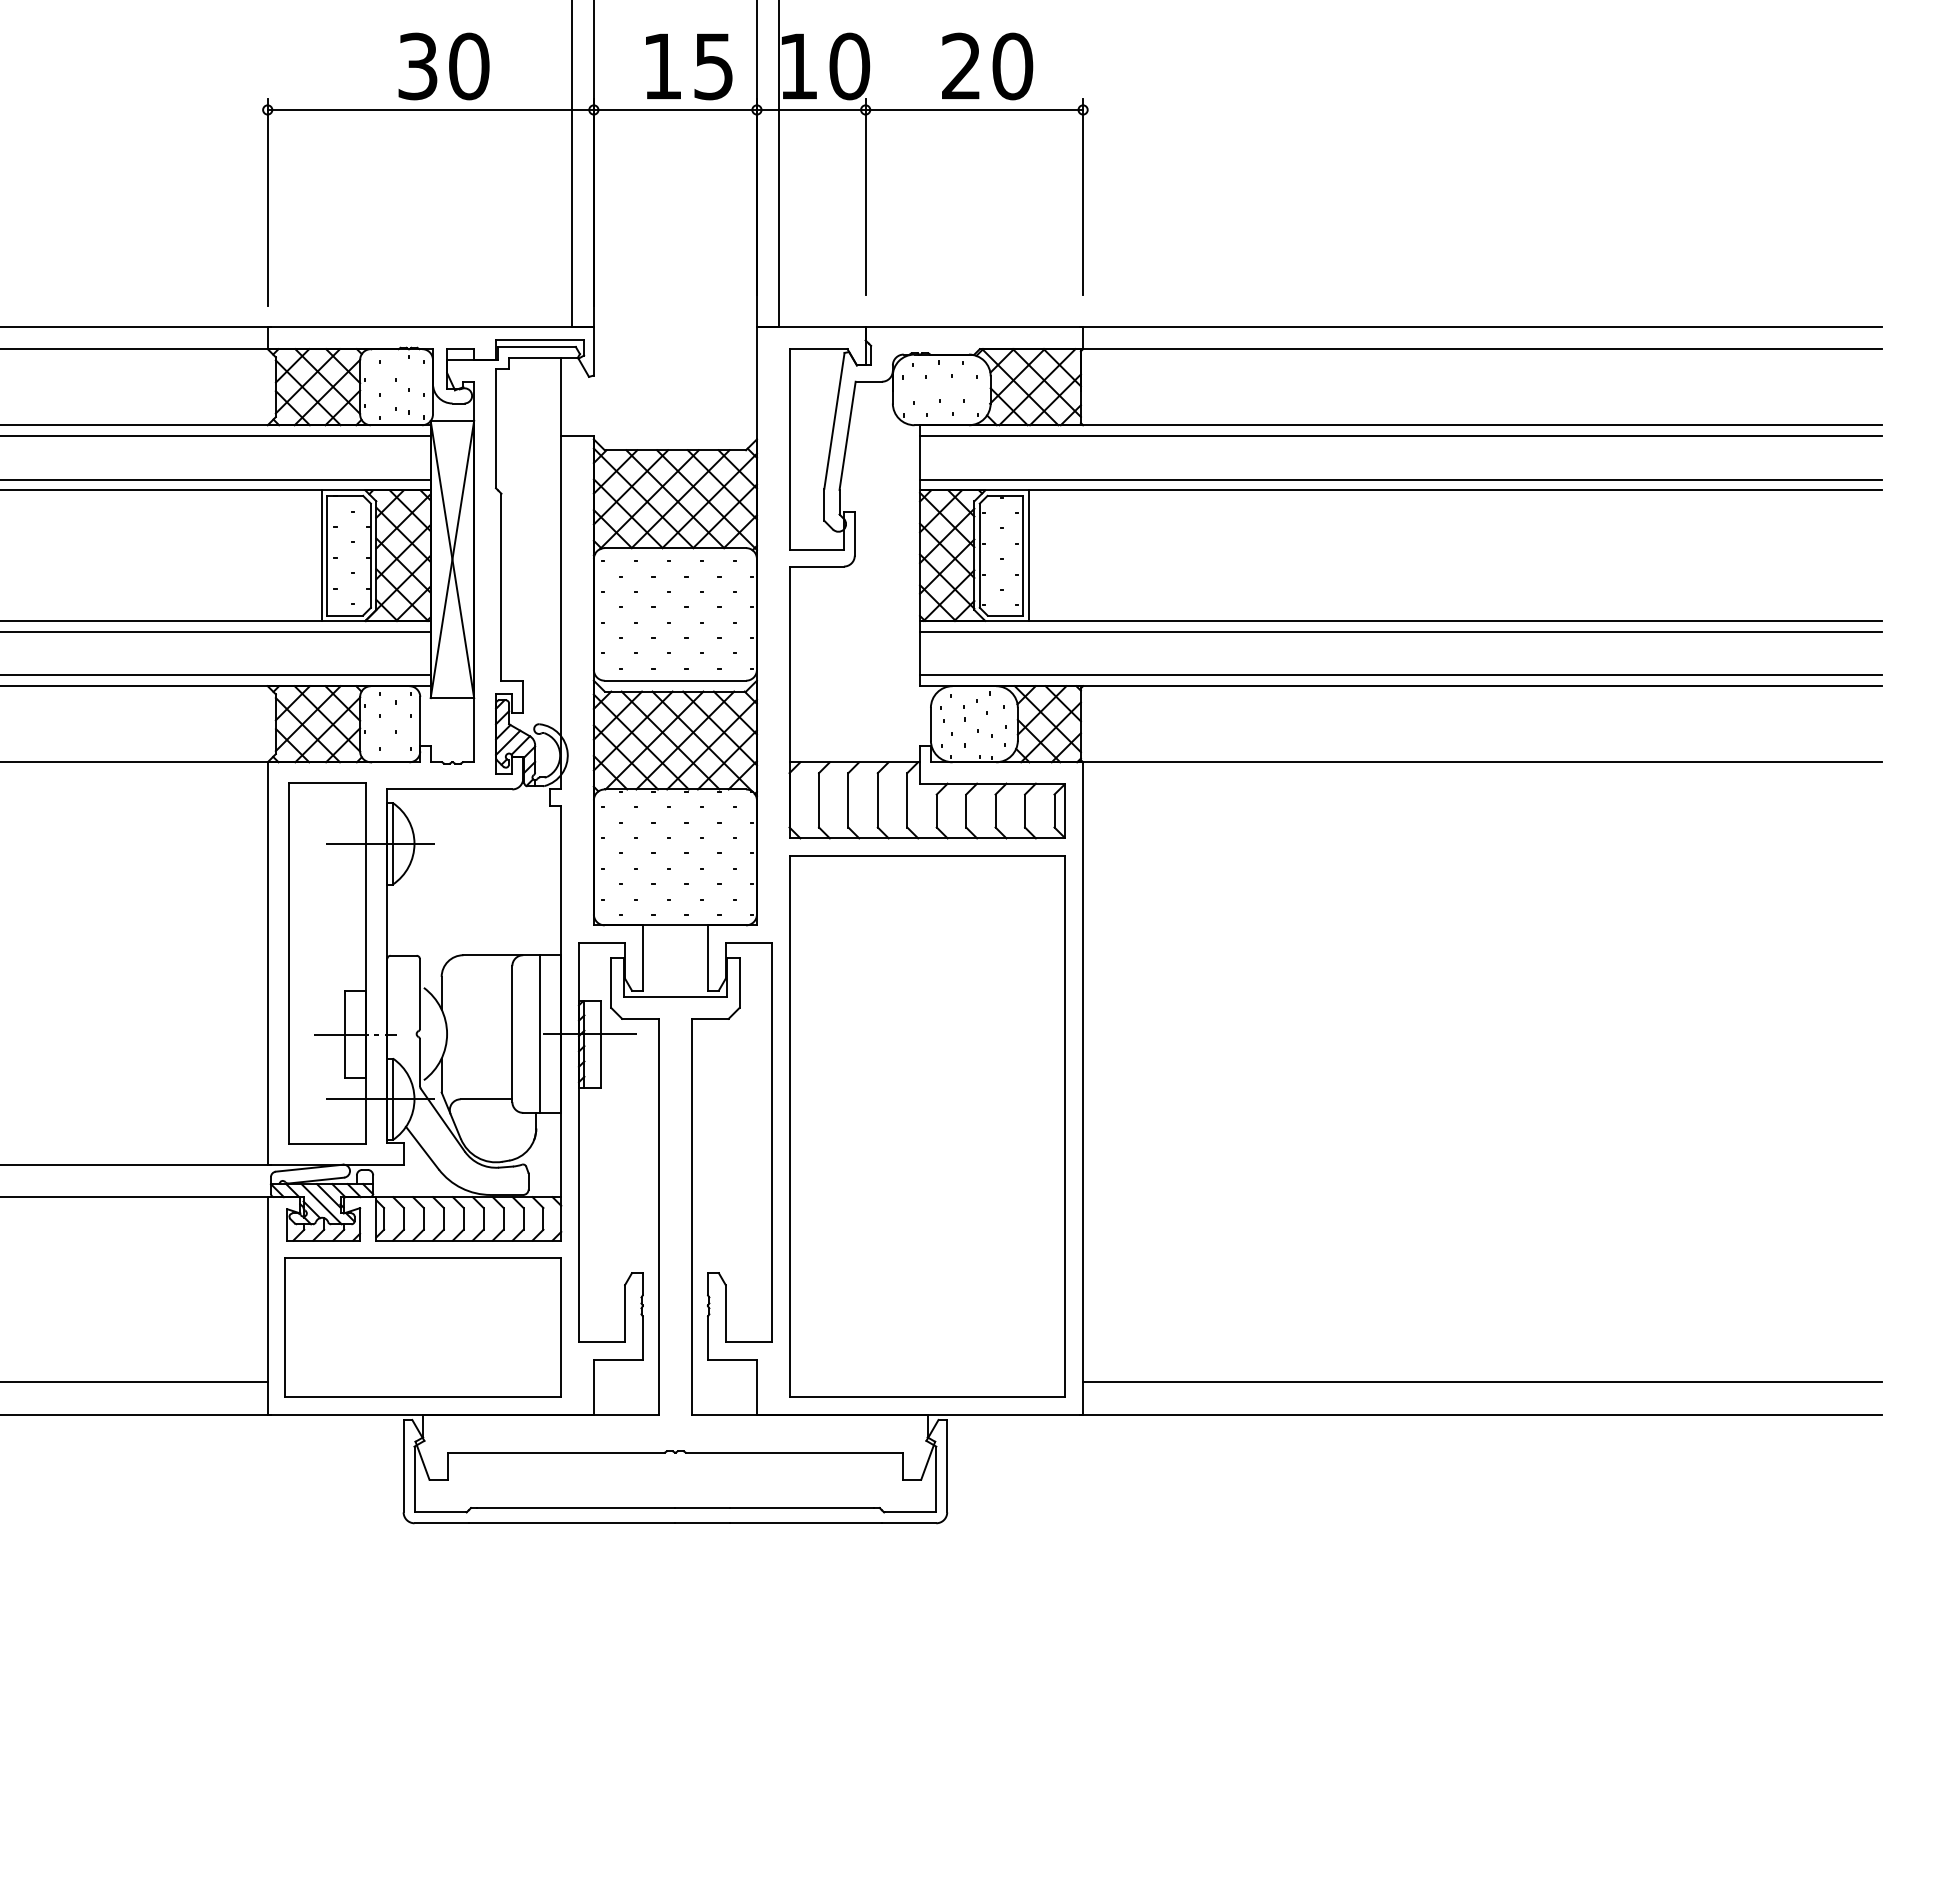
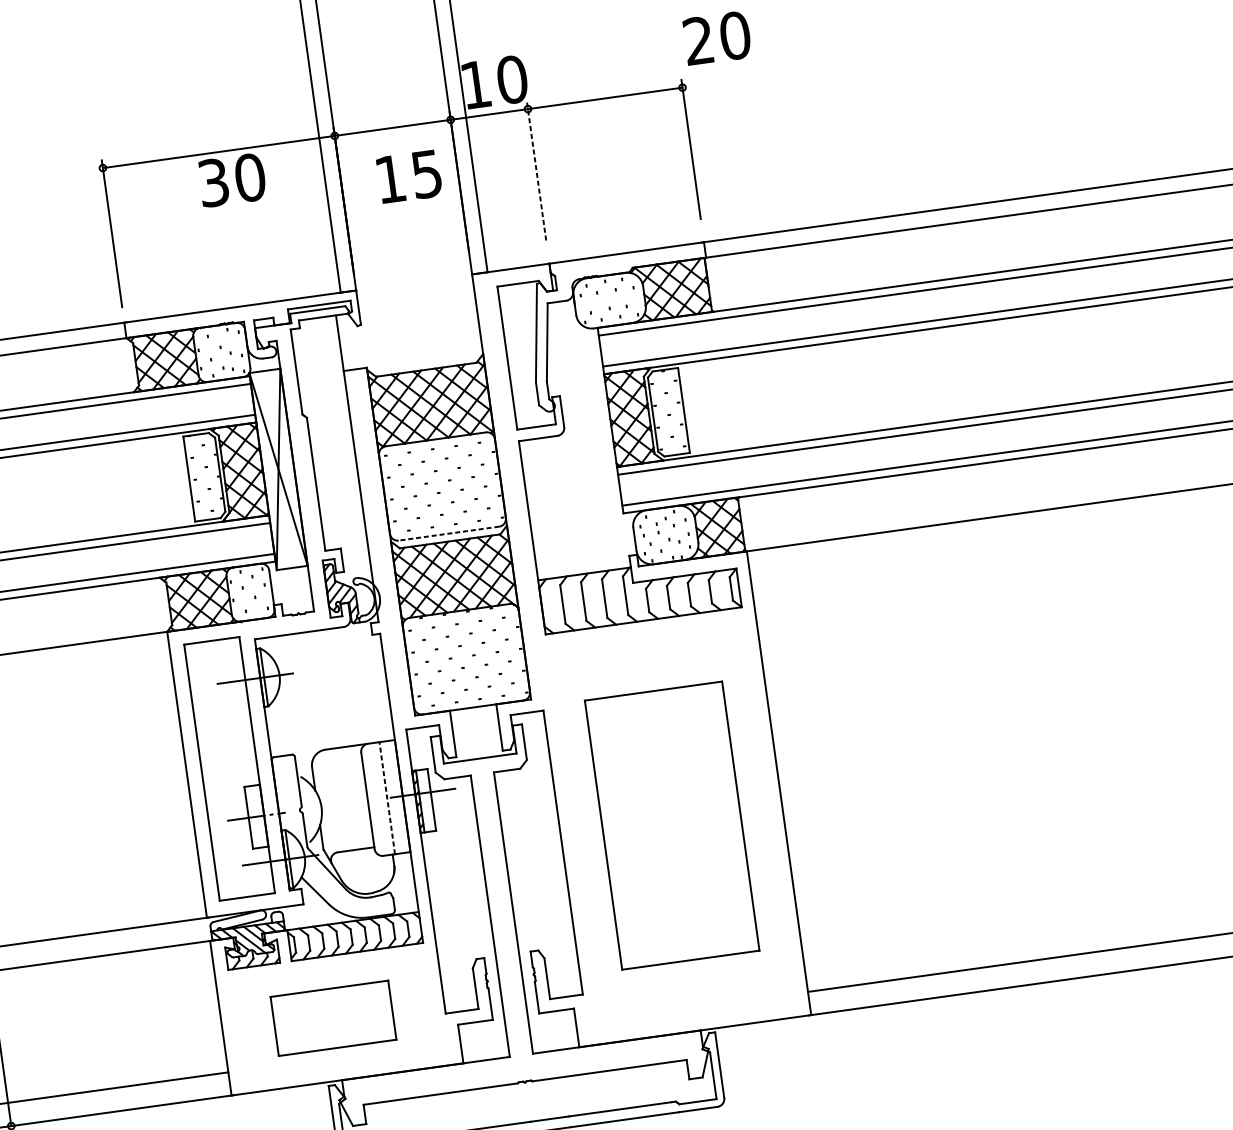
text: (443, 66) -> (231, 180), moved
text: (689, 66) -> (409, 176), moved
text: (987, 66) -> (717, 38), moved
line: (865, 196) -> (536, 170), solid -> dashed
line: (321, 555) -> (185, 479), removed
line: (1028, 555) -> (687, 409), removed
line: (675, 680) -> (449, 533), solid -> dashed
line: (539, 1034) -> (387, 798), solid -> dashed
part: (927, 1126) -> (672, 825), size x0.7
part: (422, 1327) -> (333, 1018), size x0.6

